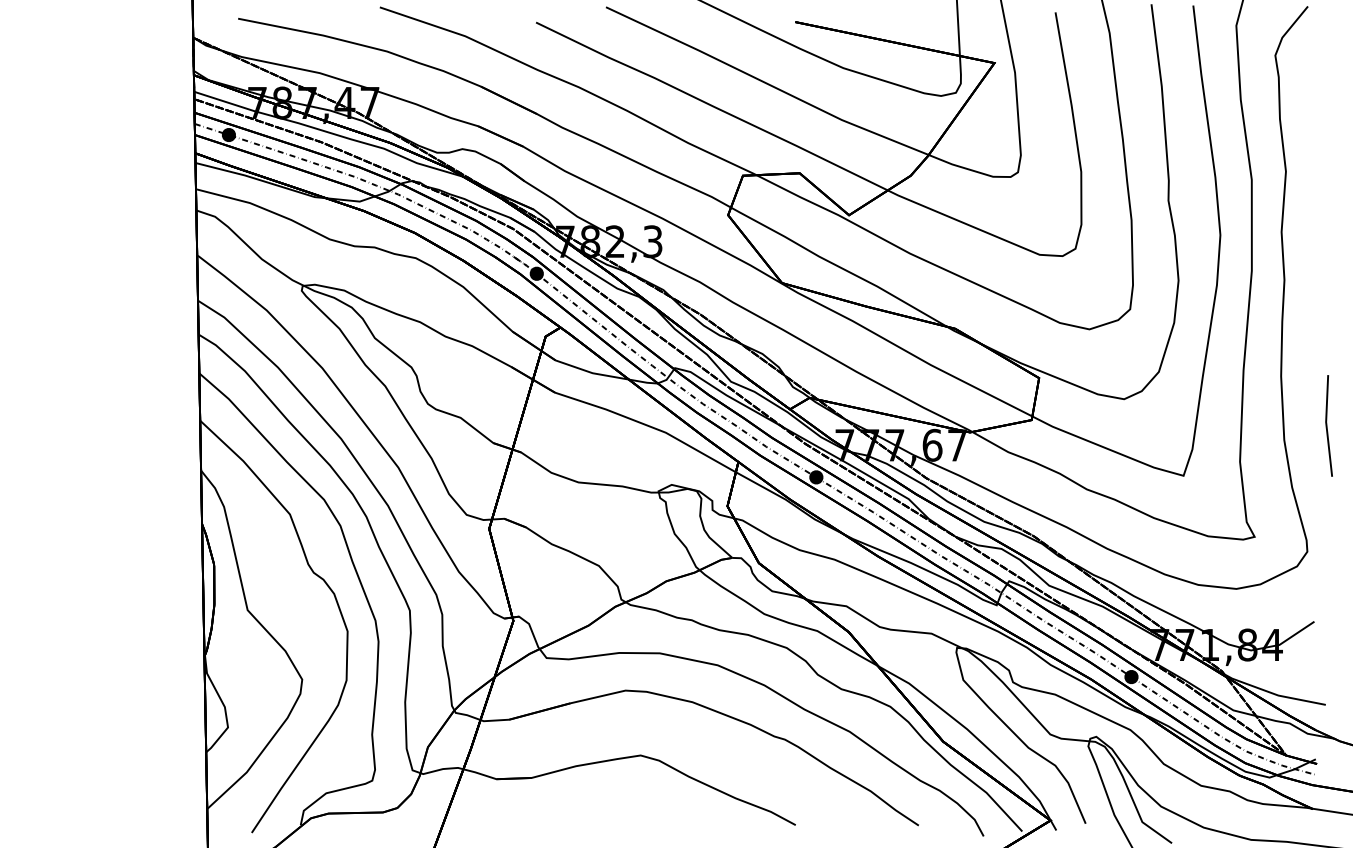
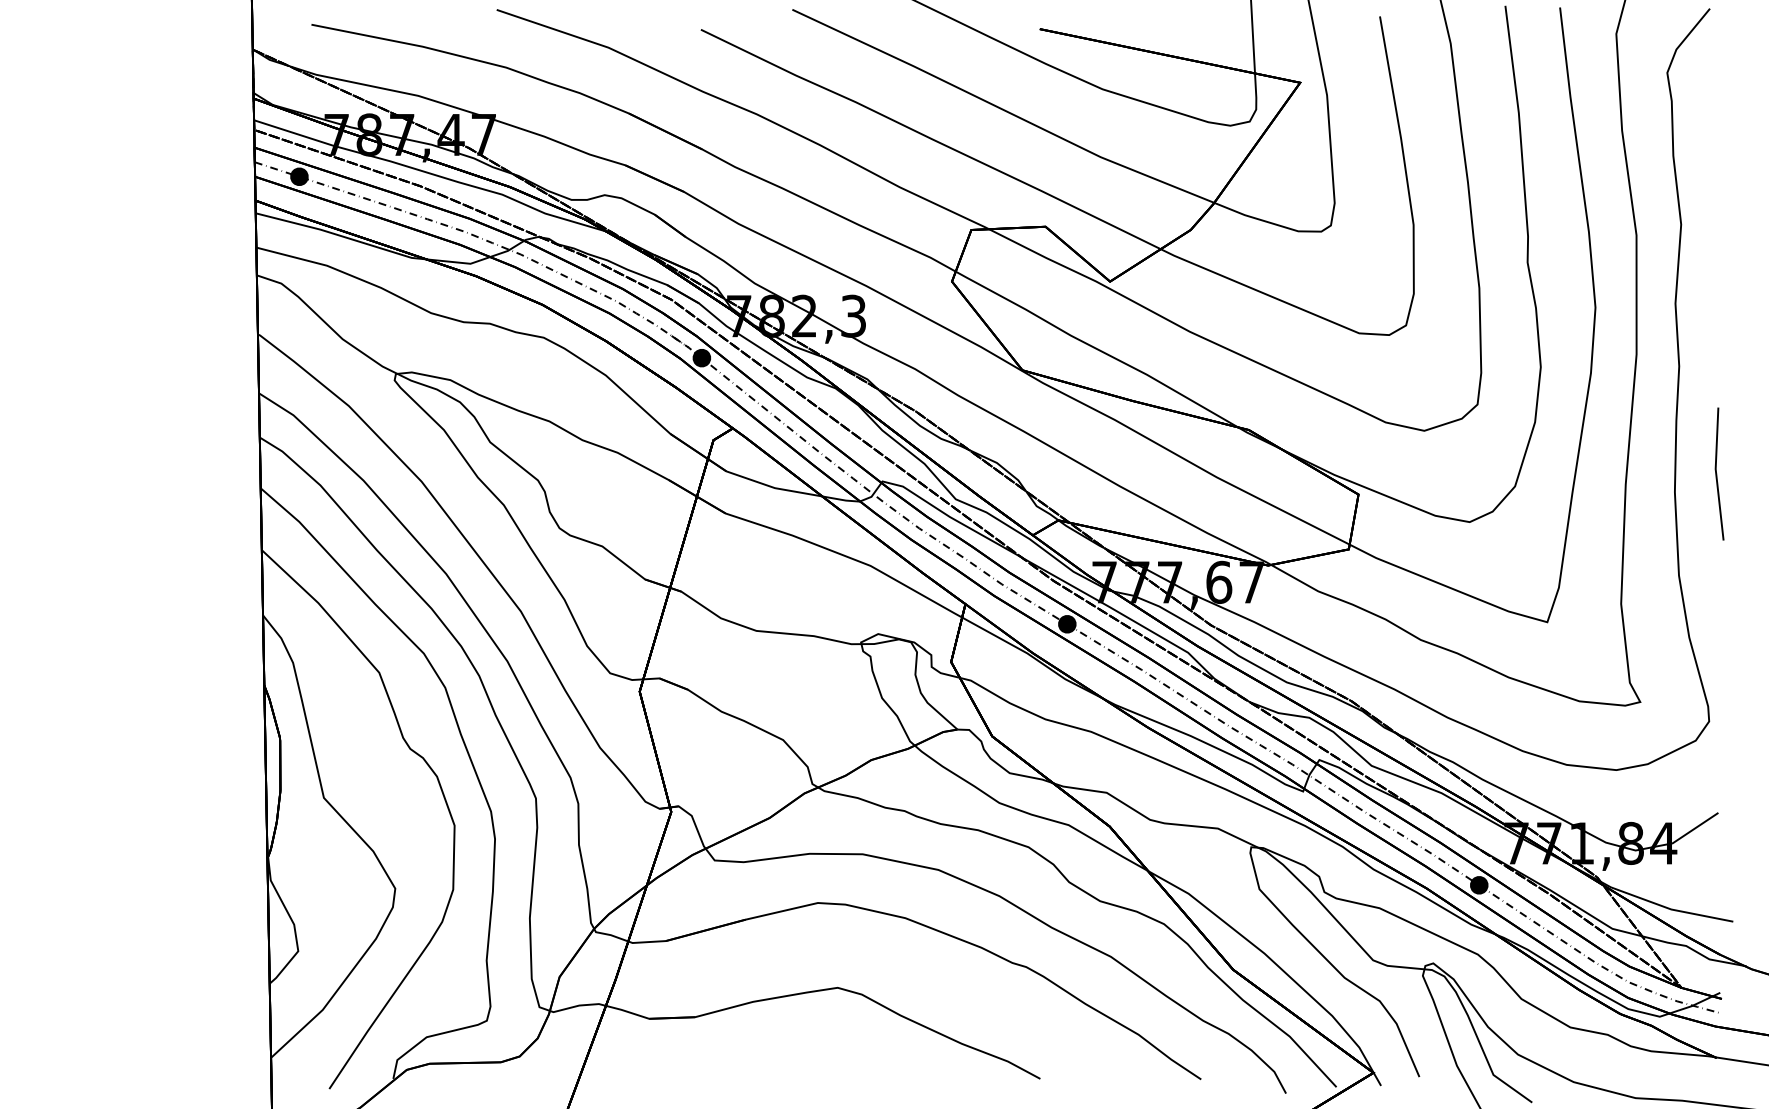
line: (1327, 425) -> (1717, 473), moved

